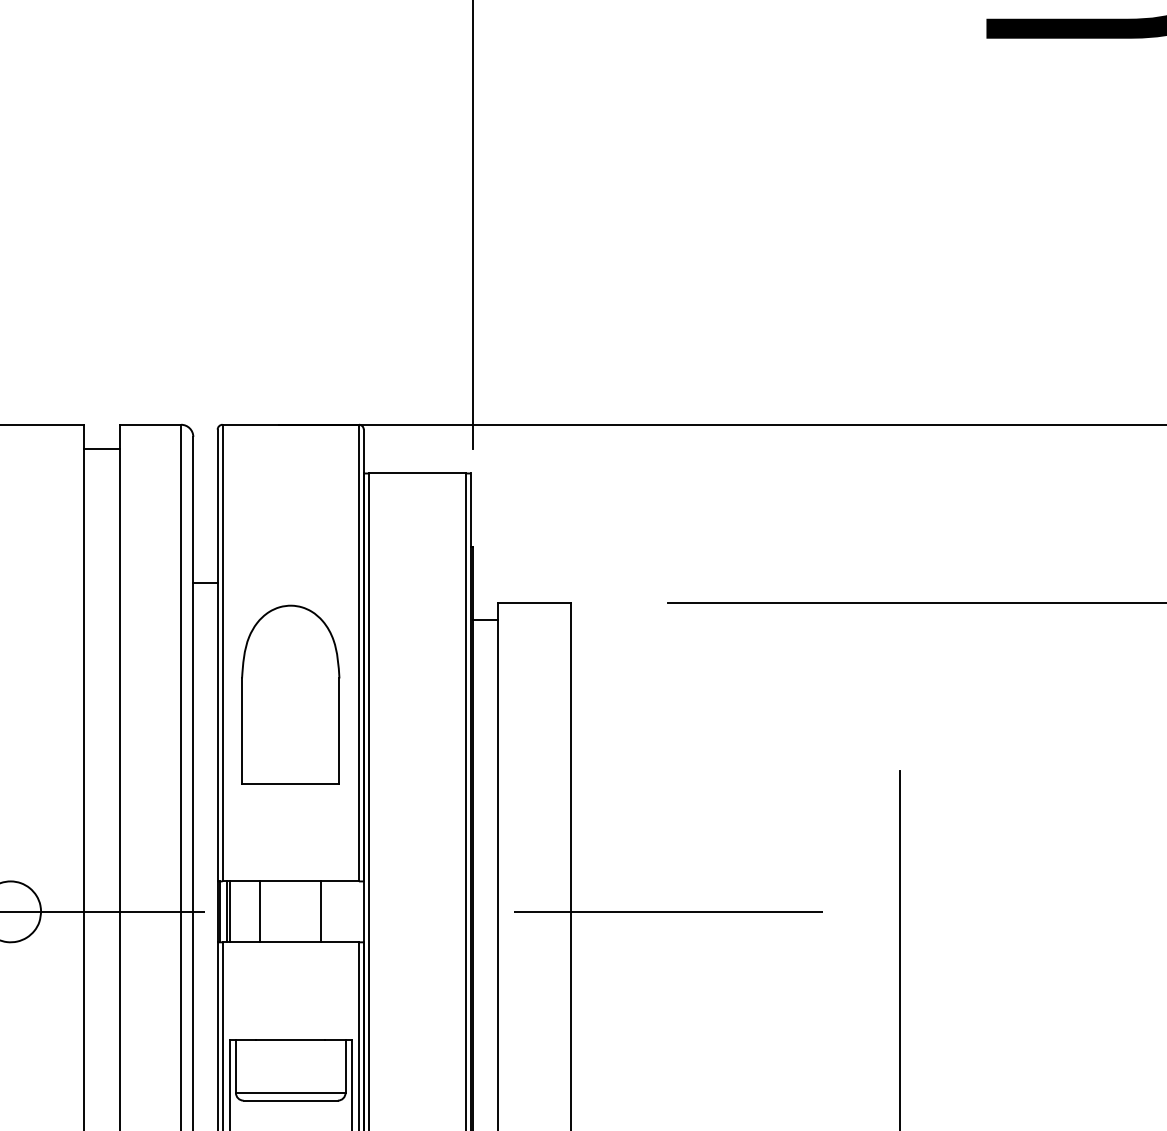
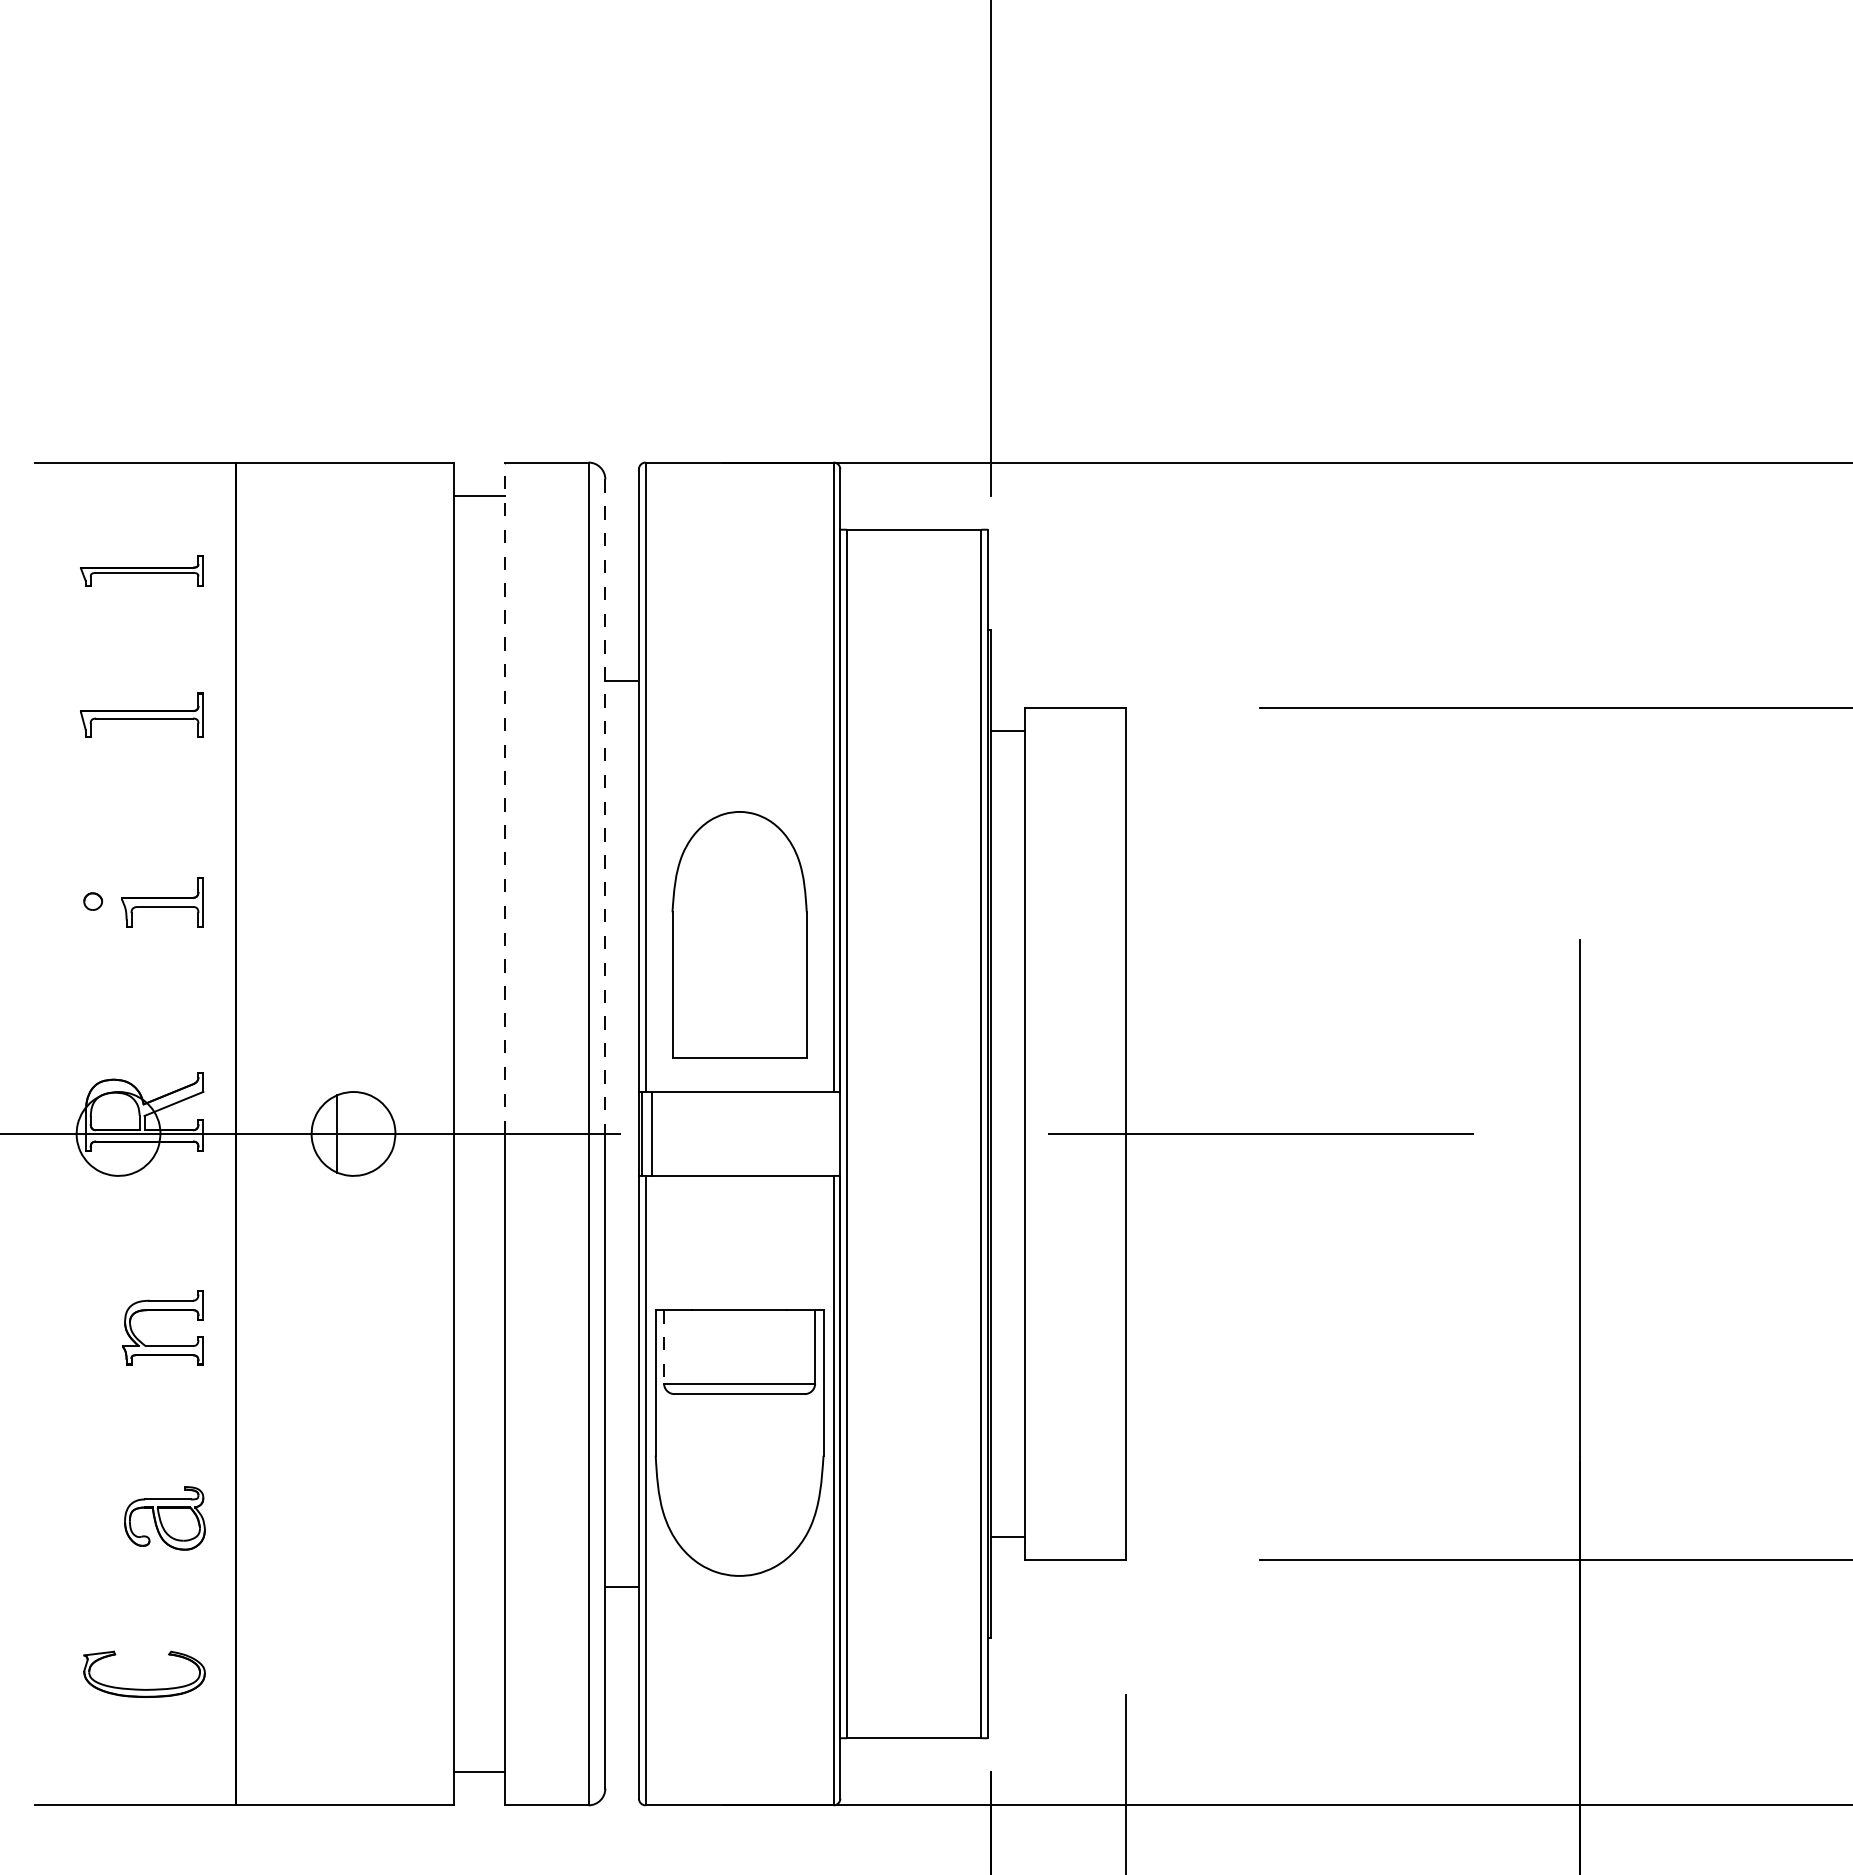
line: (120, 668) -> (504, 798), solid -> dashed
line: (193, 675) -> (605, 807), solid -> dashed
part: (290, 694) -> (739, 934), moved
line: (229, 911) -> (655, 1133), removed
line: (260, 911) -> (697, 1133), removed
line: (321, 911) -> (781, 1133), removed
line: (236, 1066) -> (664, 1346), solid -> dashed

